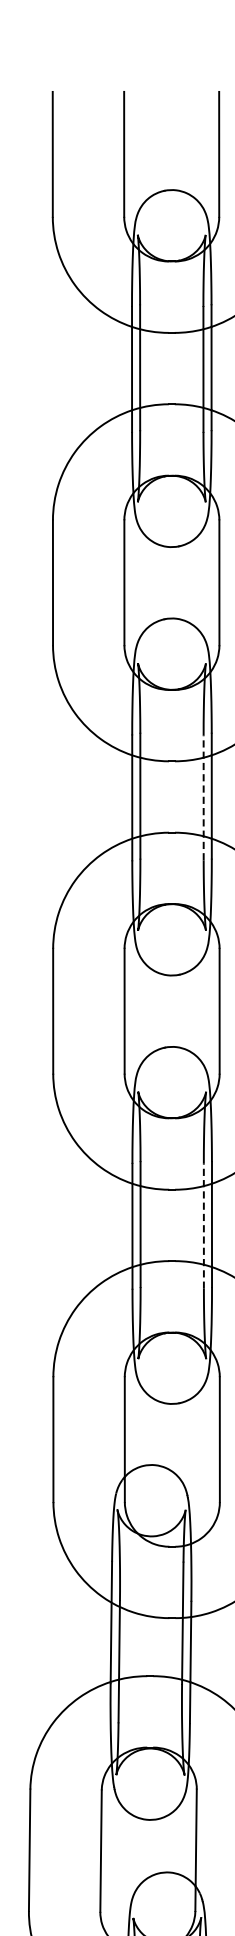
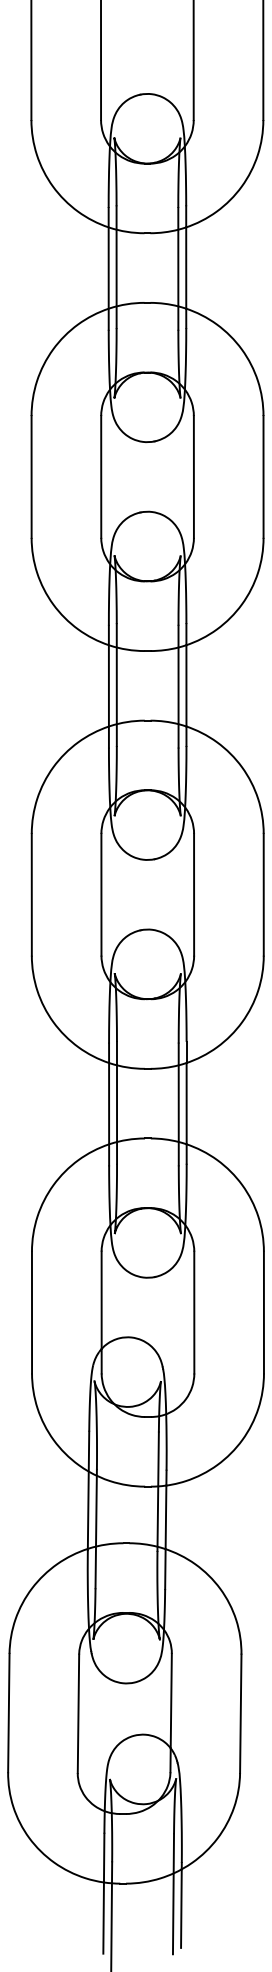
line: (203, 797) -> (178, 686), dashed -> solid
line: (203, 1226) -> (178, 1104), dashed -> solid

